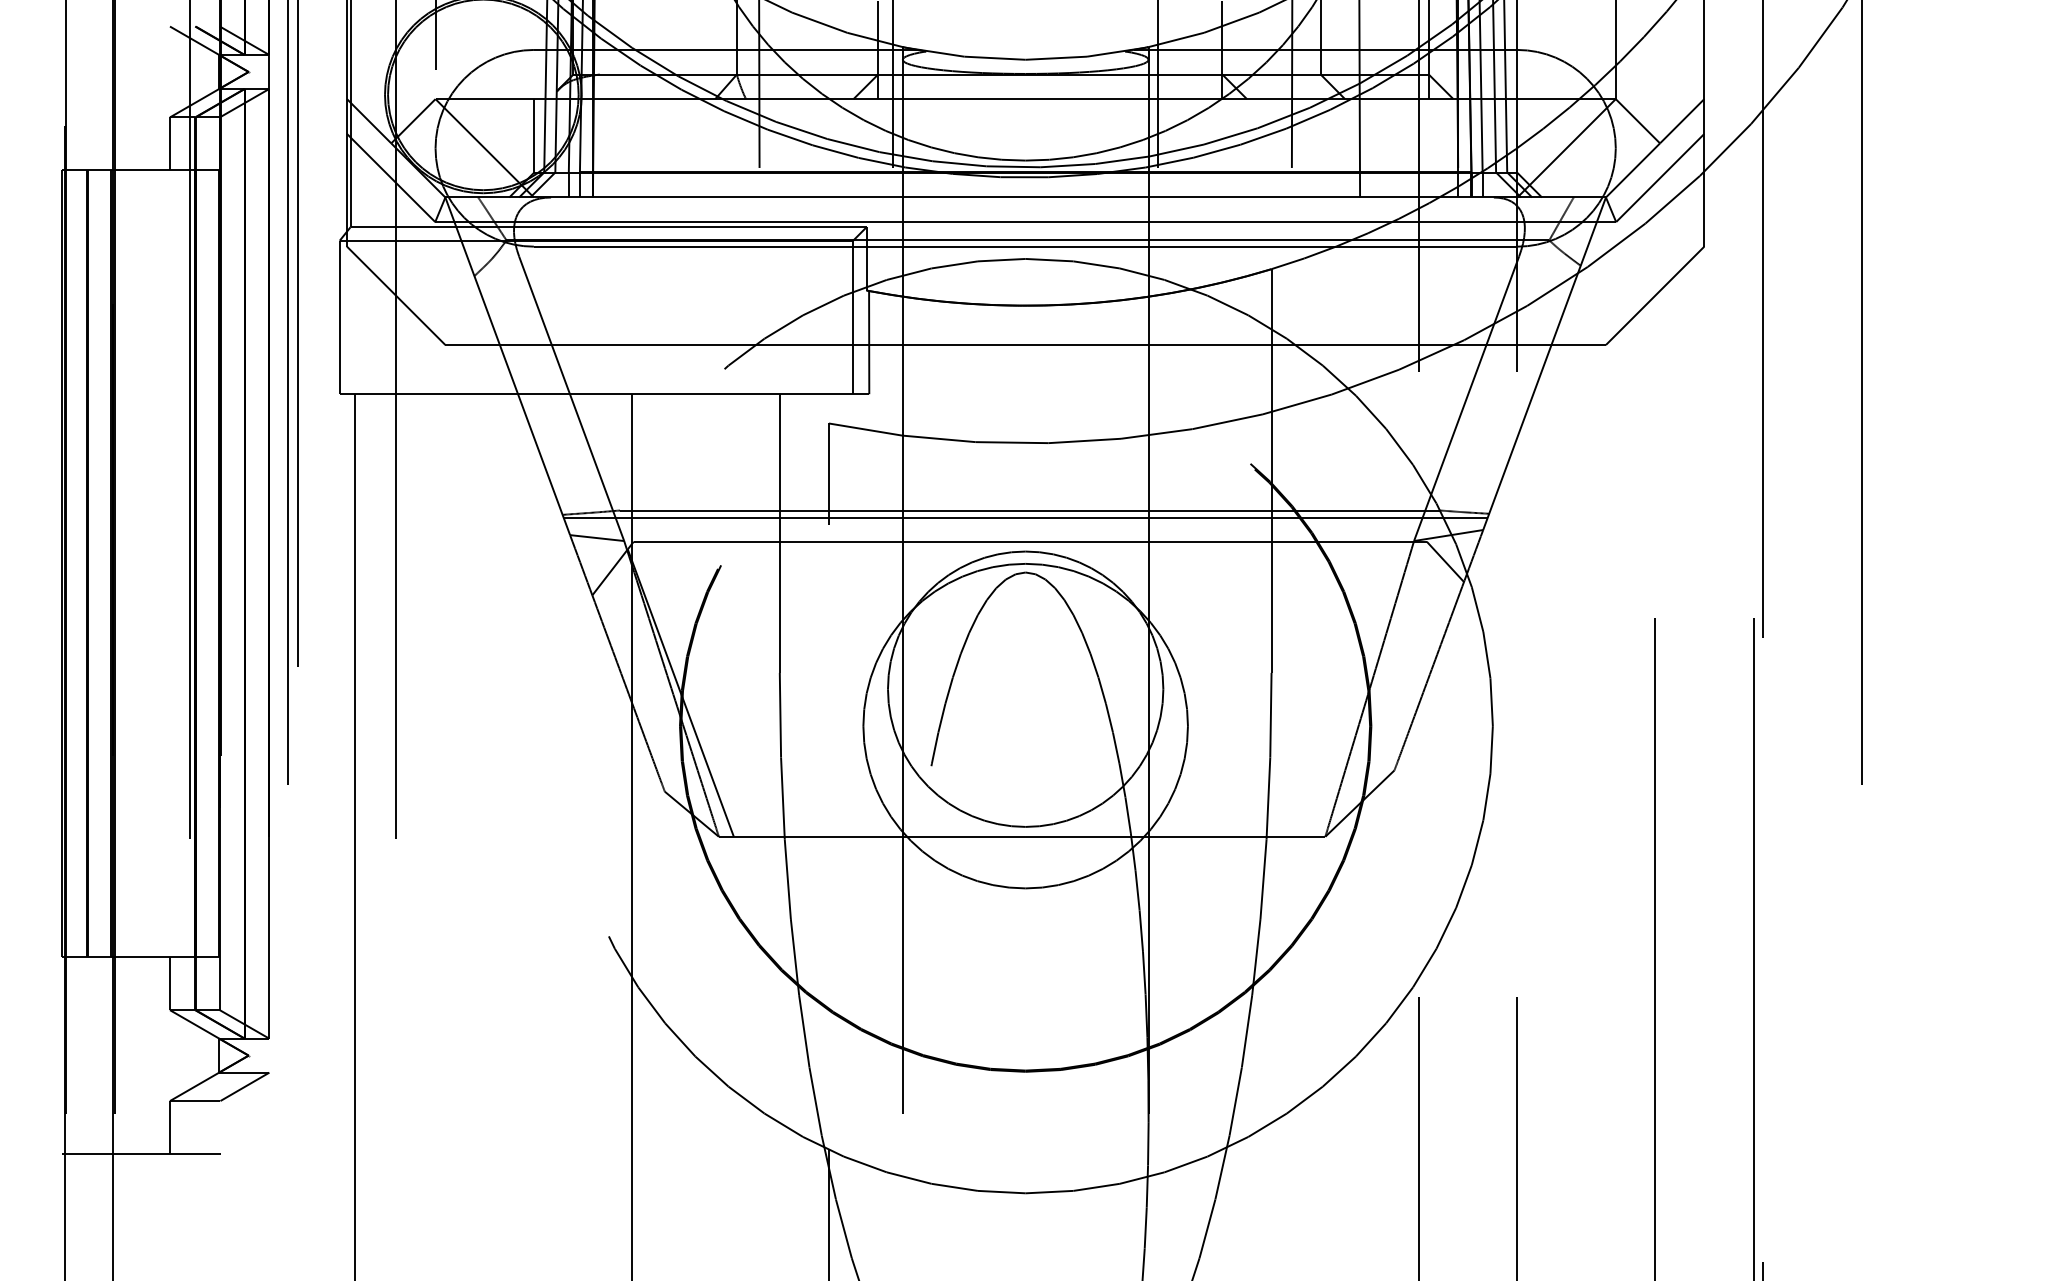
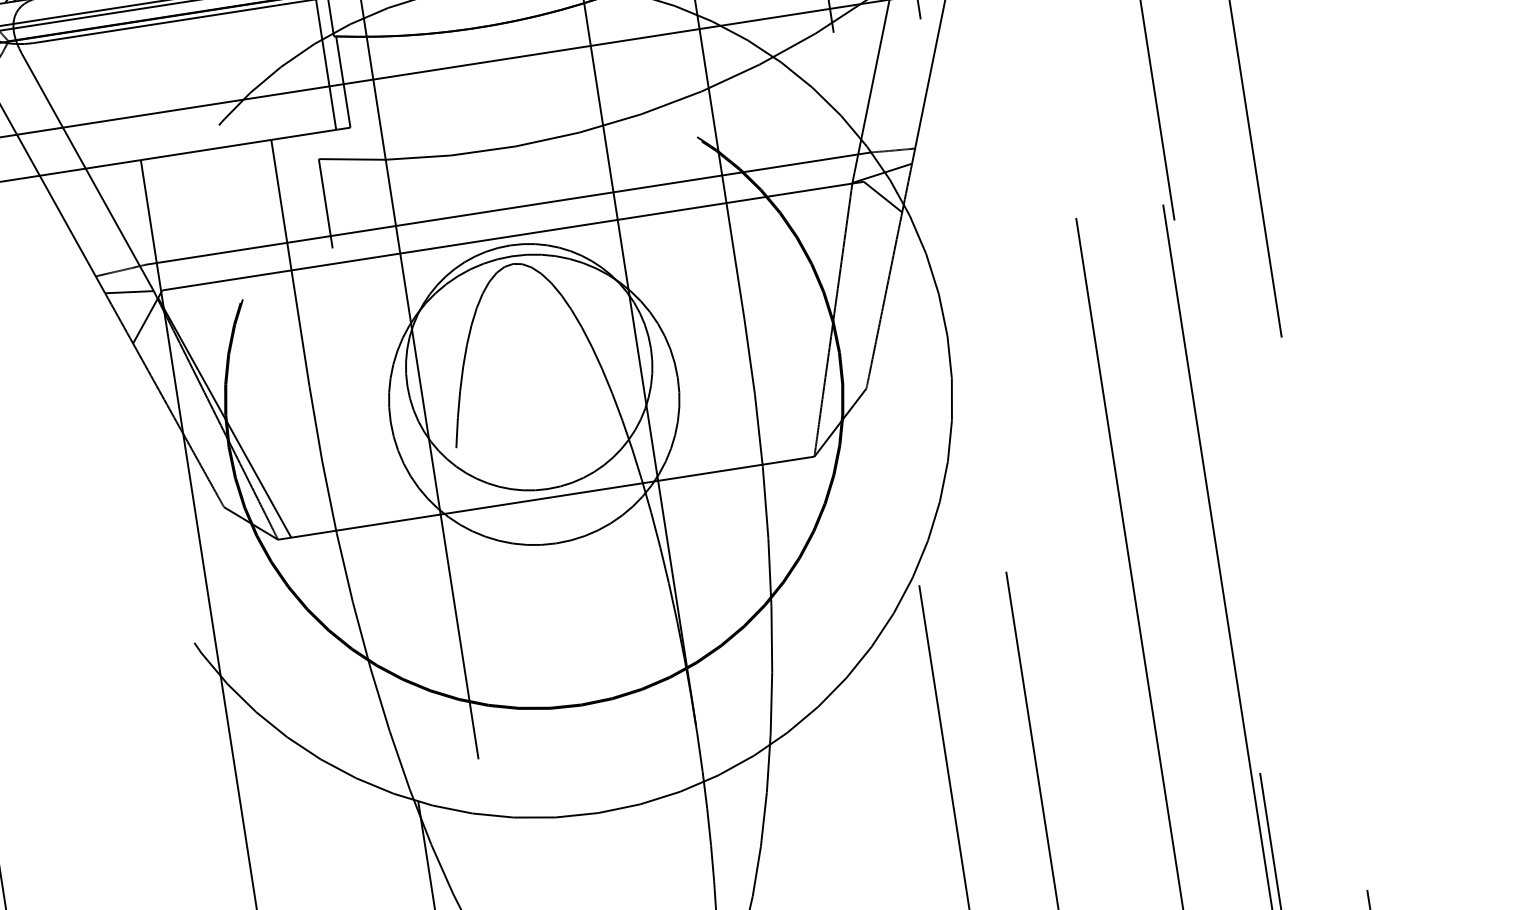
line: (1025, 517) -> (505, 215), removed

